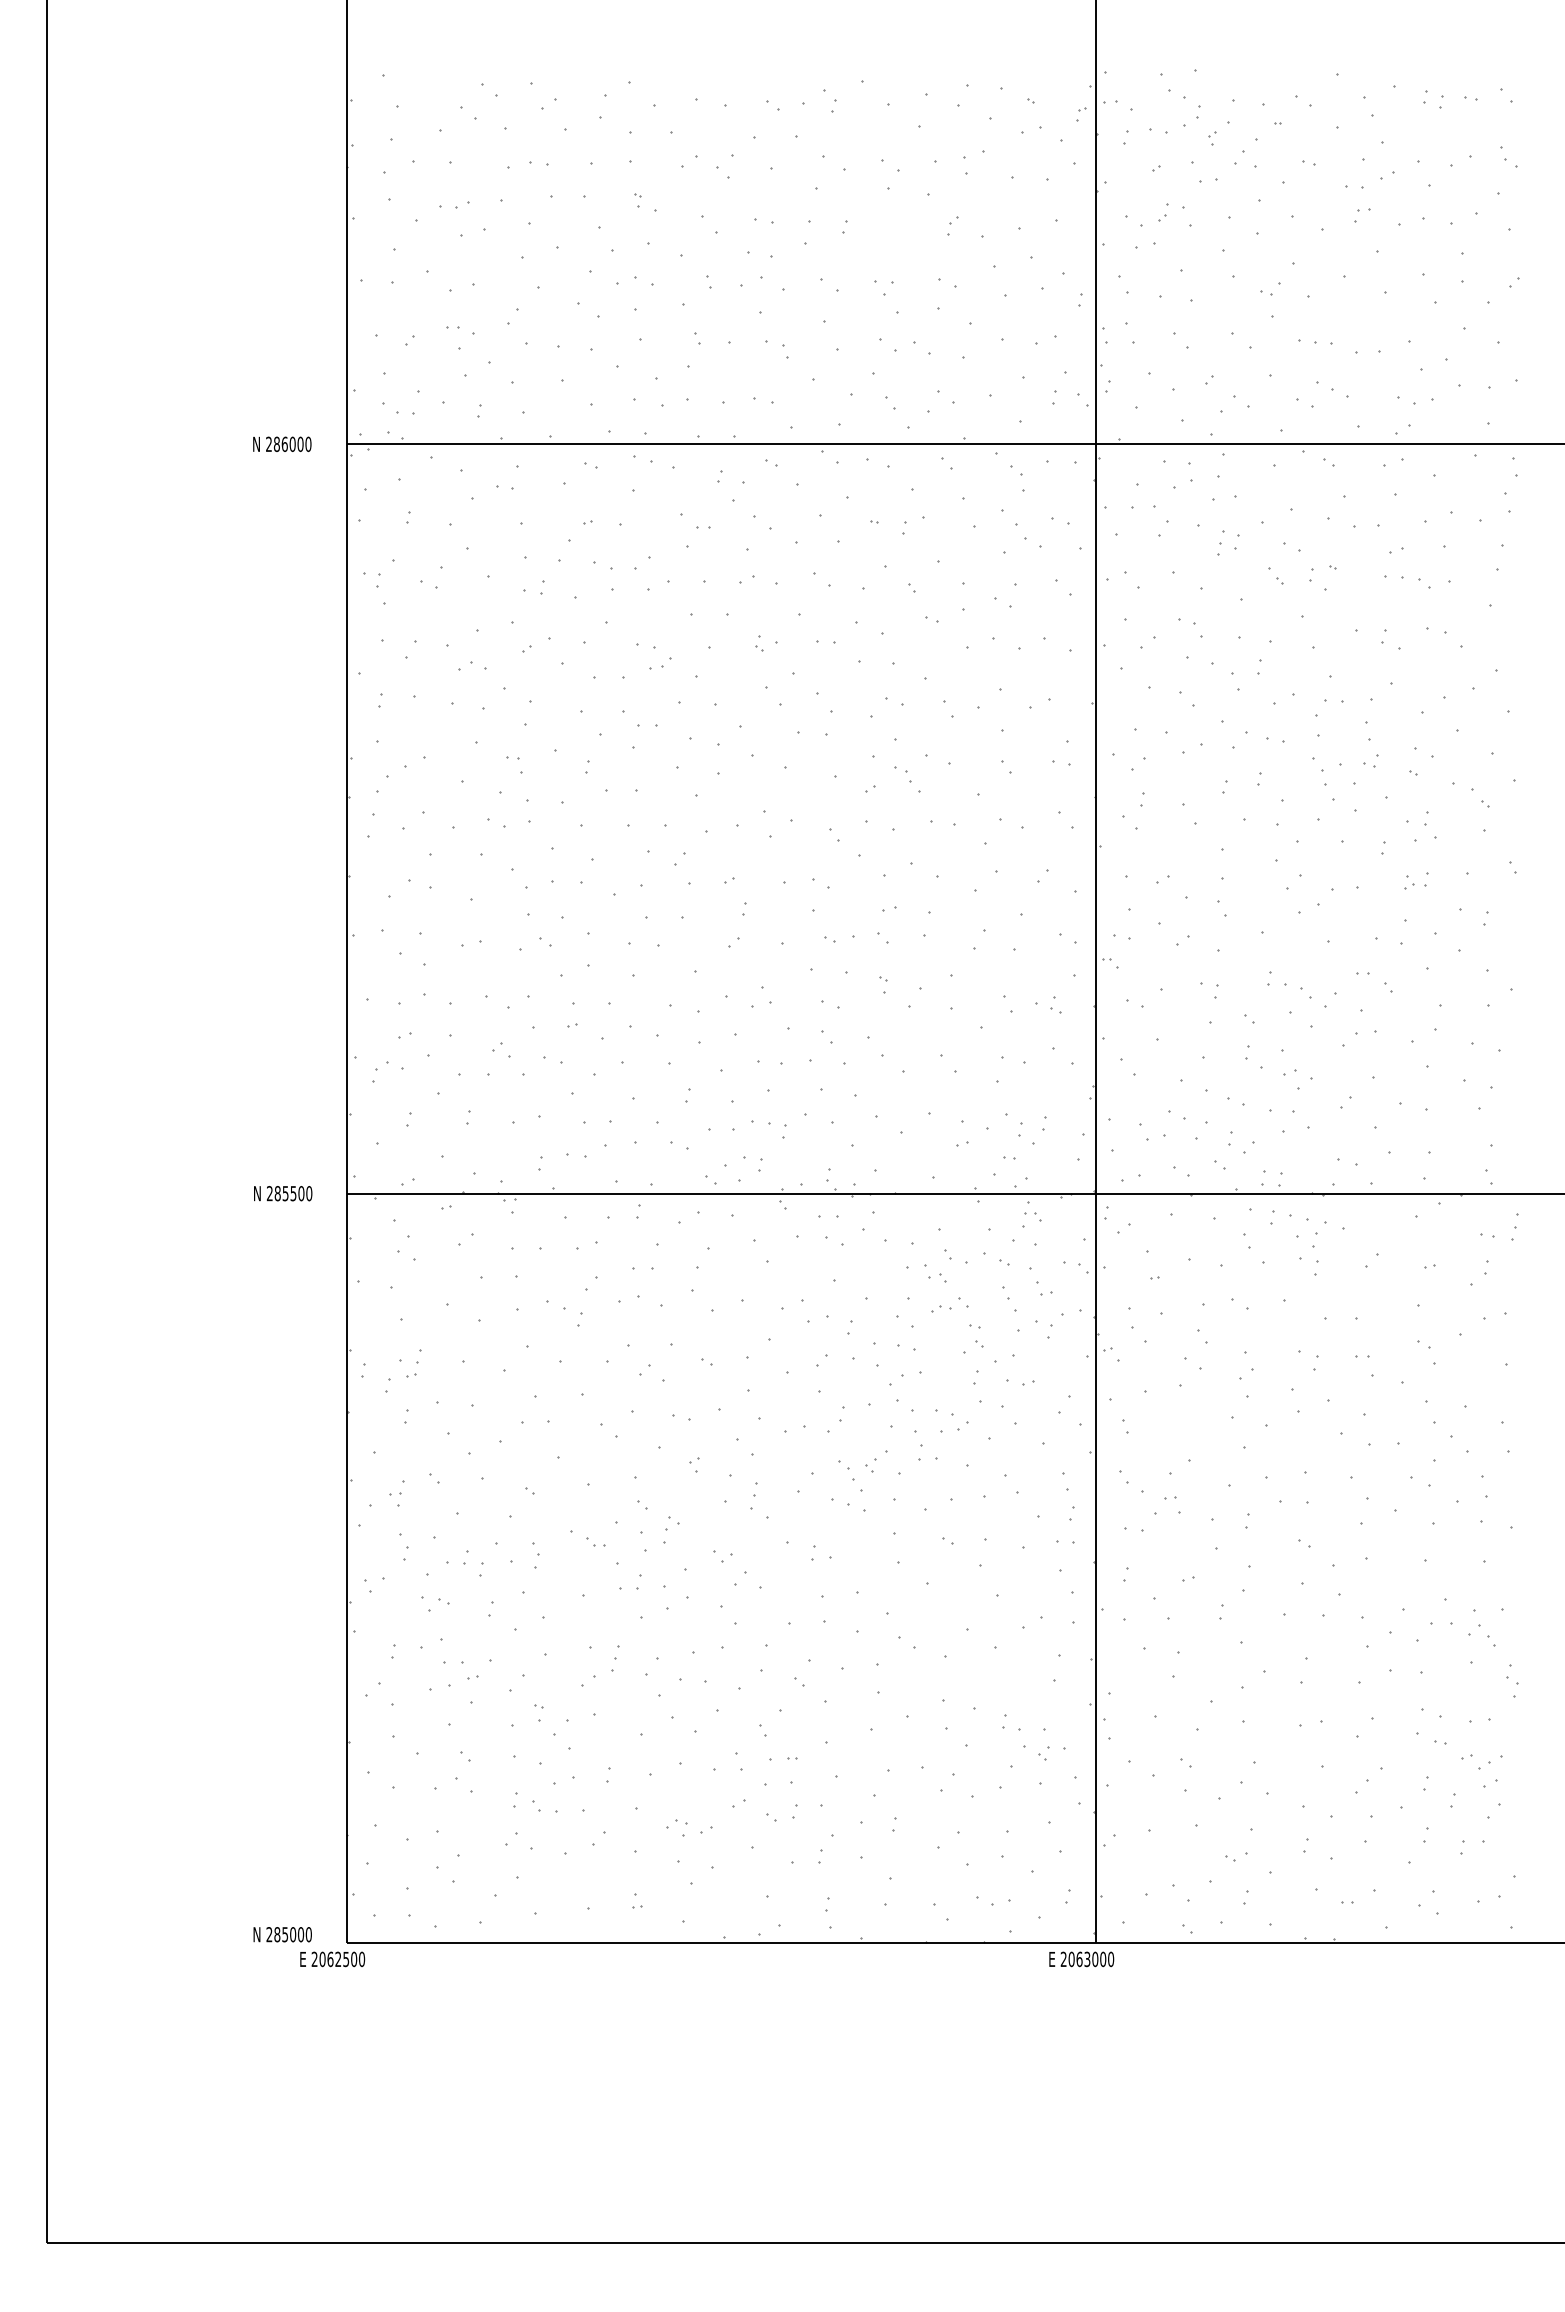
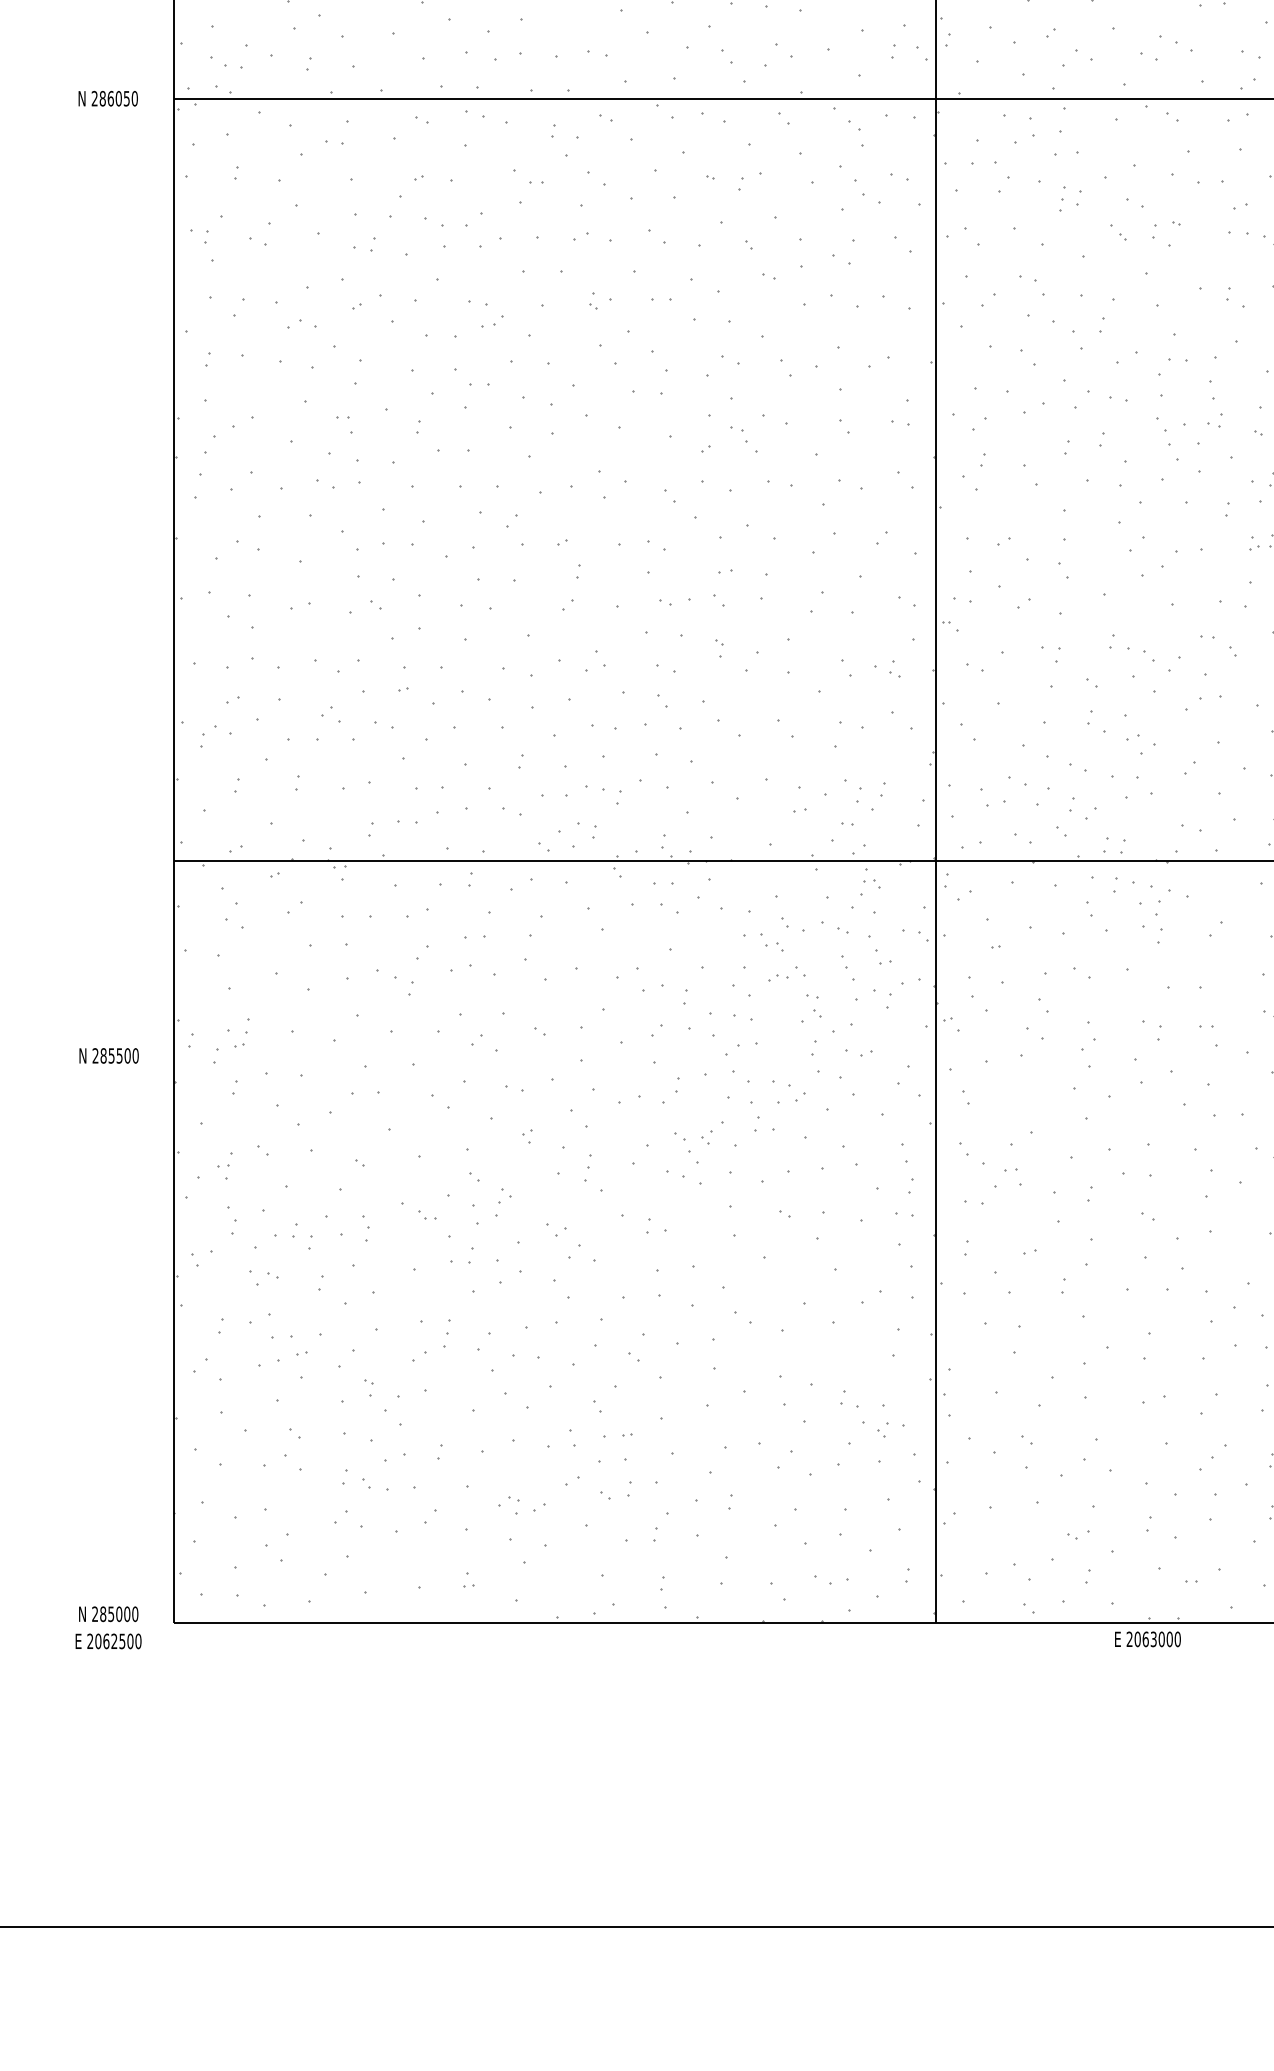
text: (300, 444) -> (126, 98), 286000 -> 286050
text: (283, 1193) -> (109, 1055), moved
text: (332, 1959) -> (108, 1641), moved
text: (1081, 1959) -> (1147, 1639), moved

